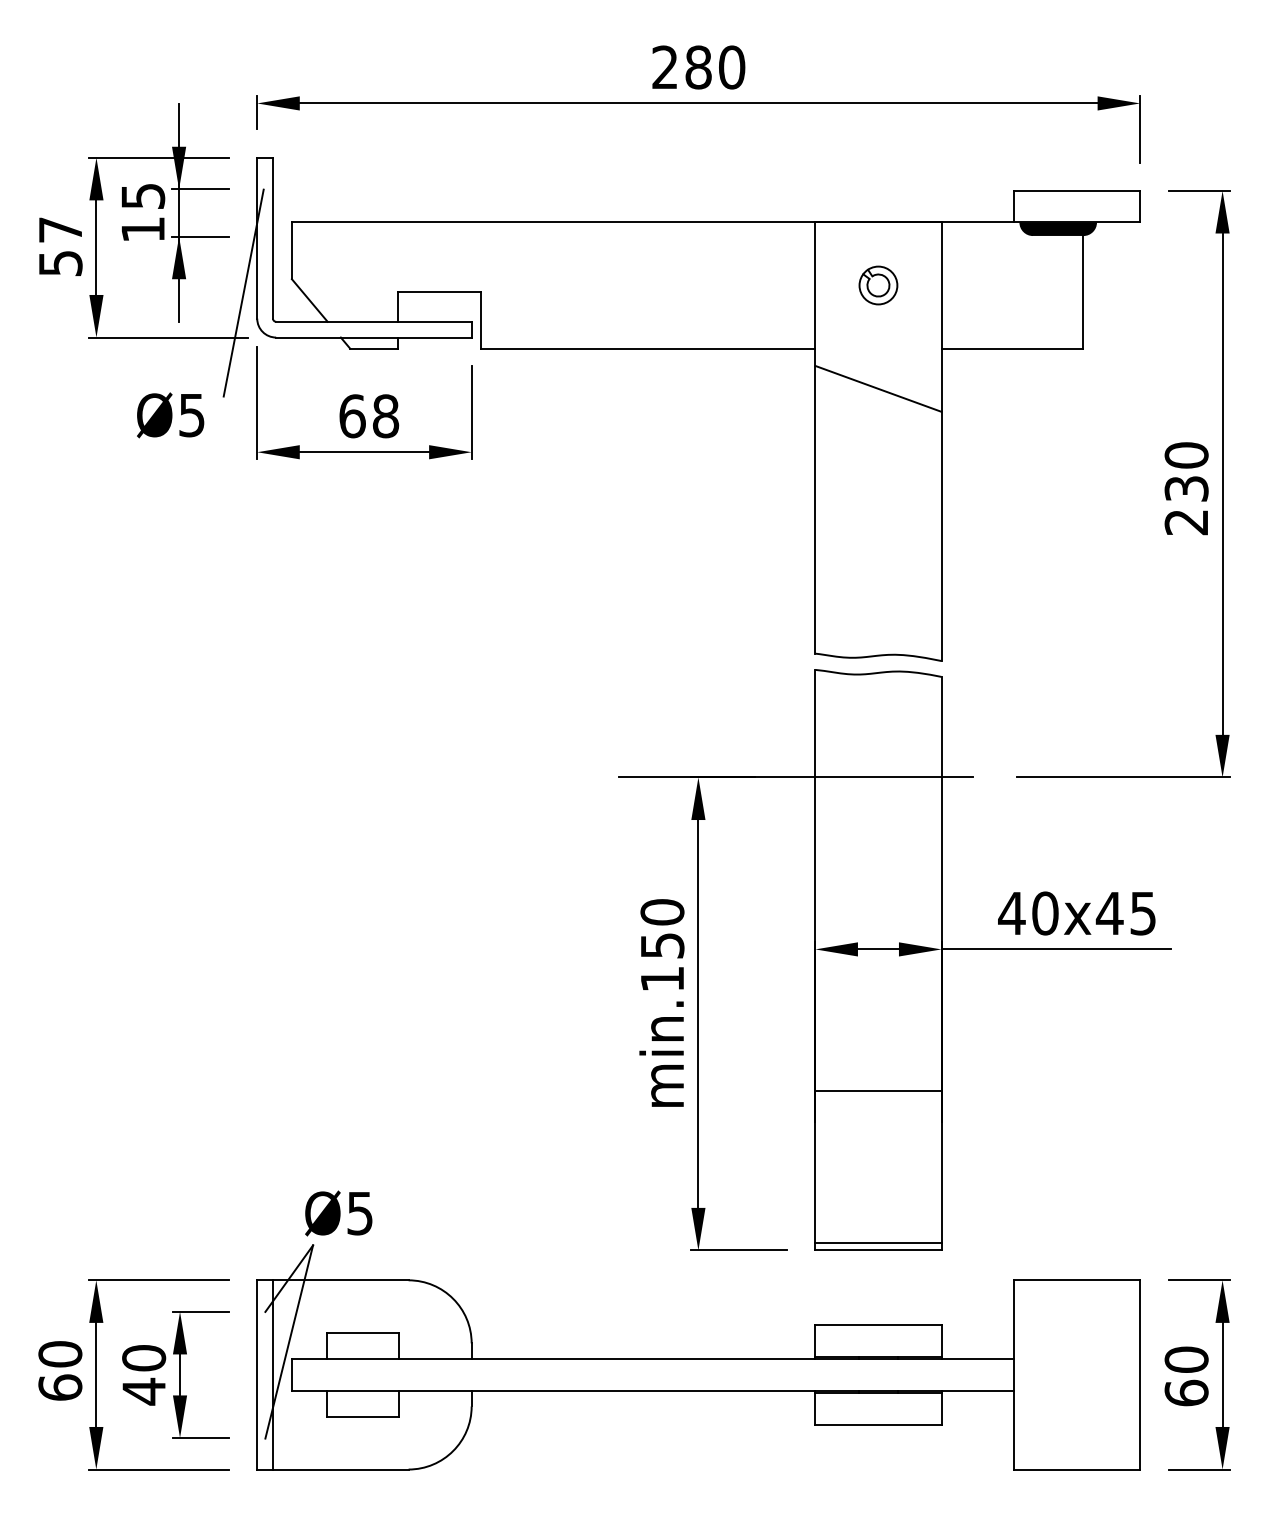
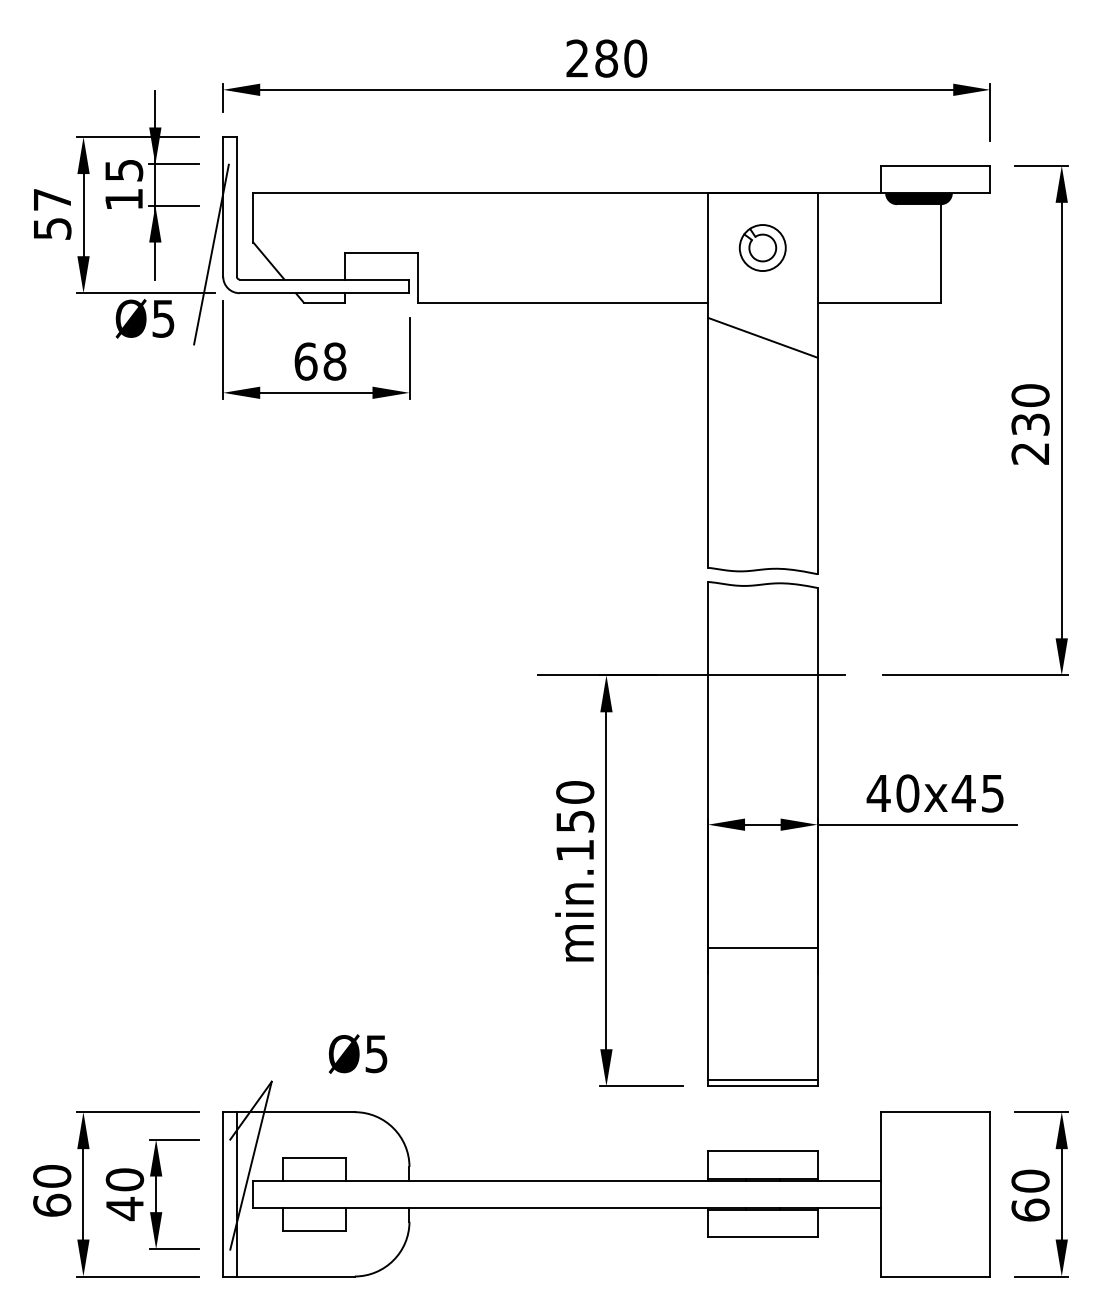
part: (878, 284) -> (762, 247), size x1.4
text: (170, 415) -> (144, 318), moved
text: (338, 1212) -> (357, 1053), moved

